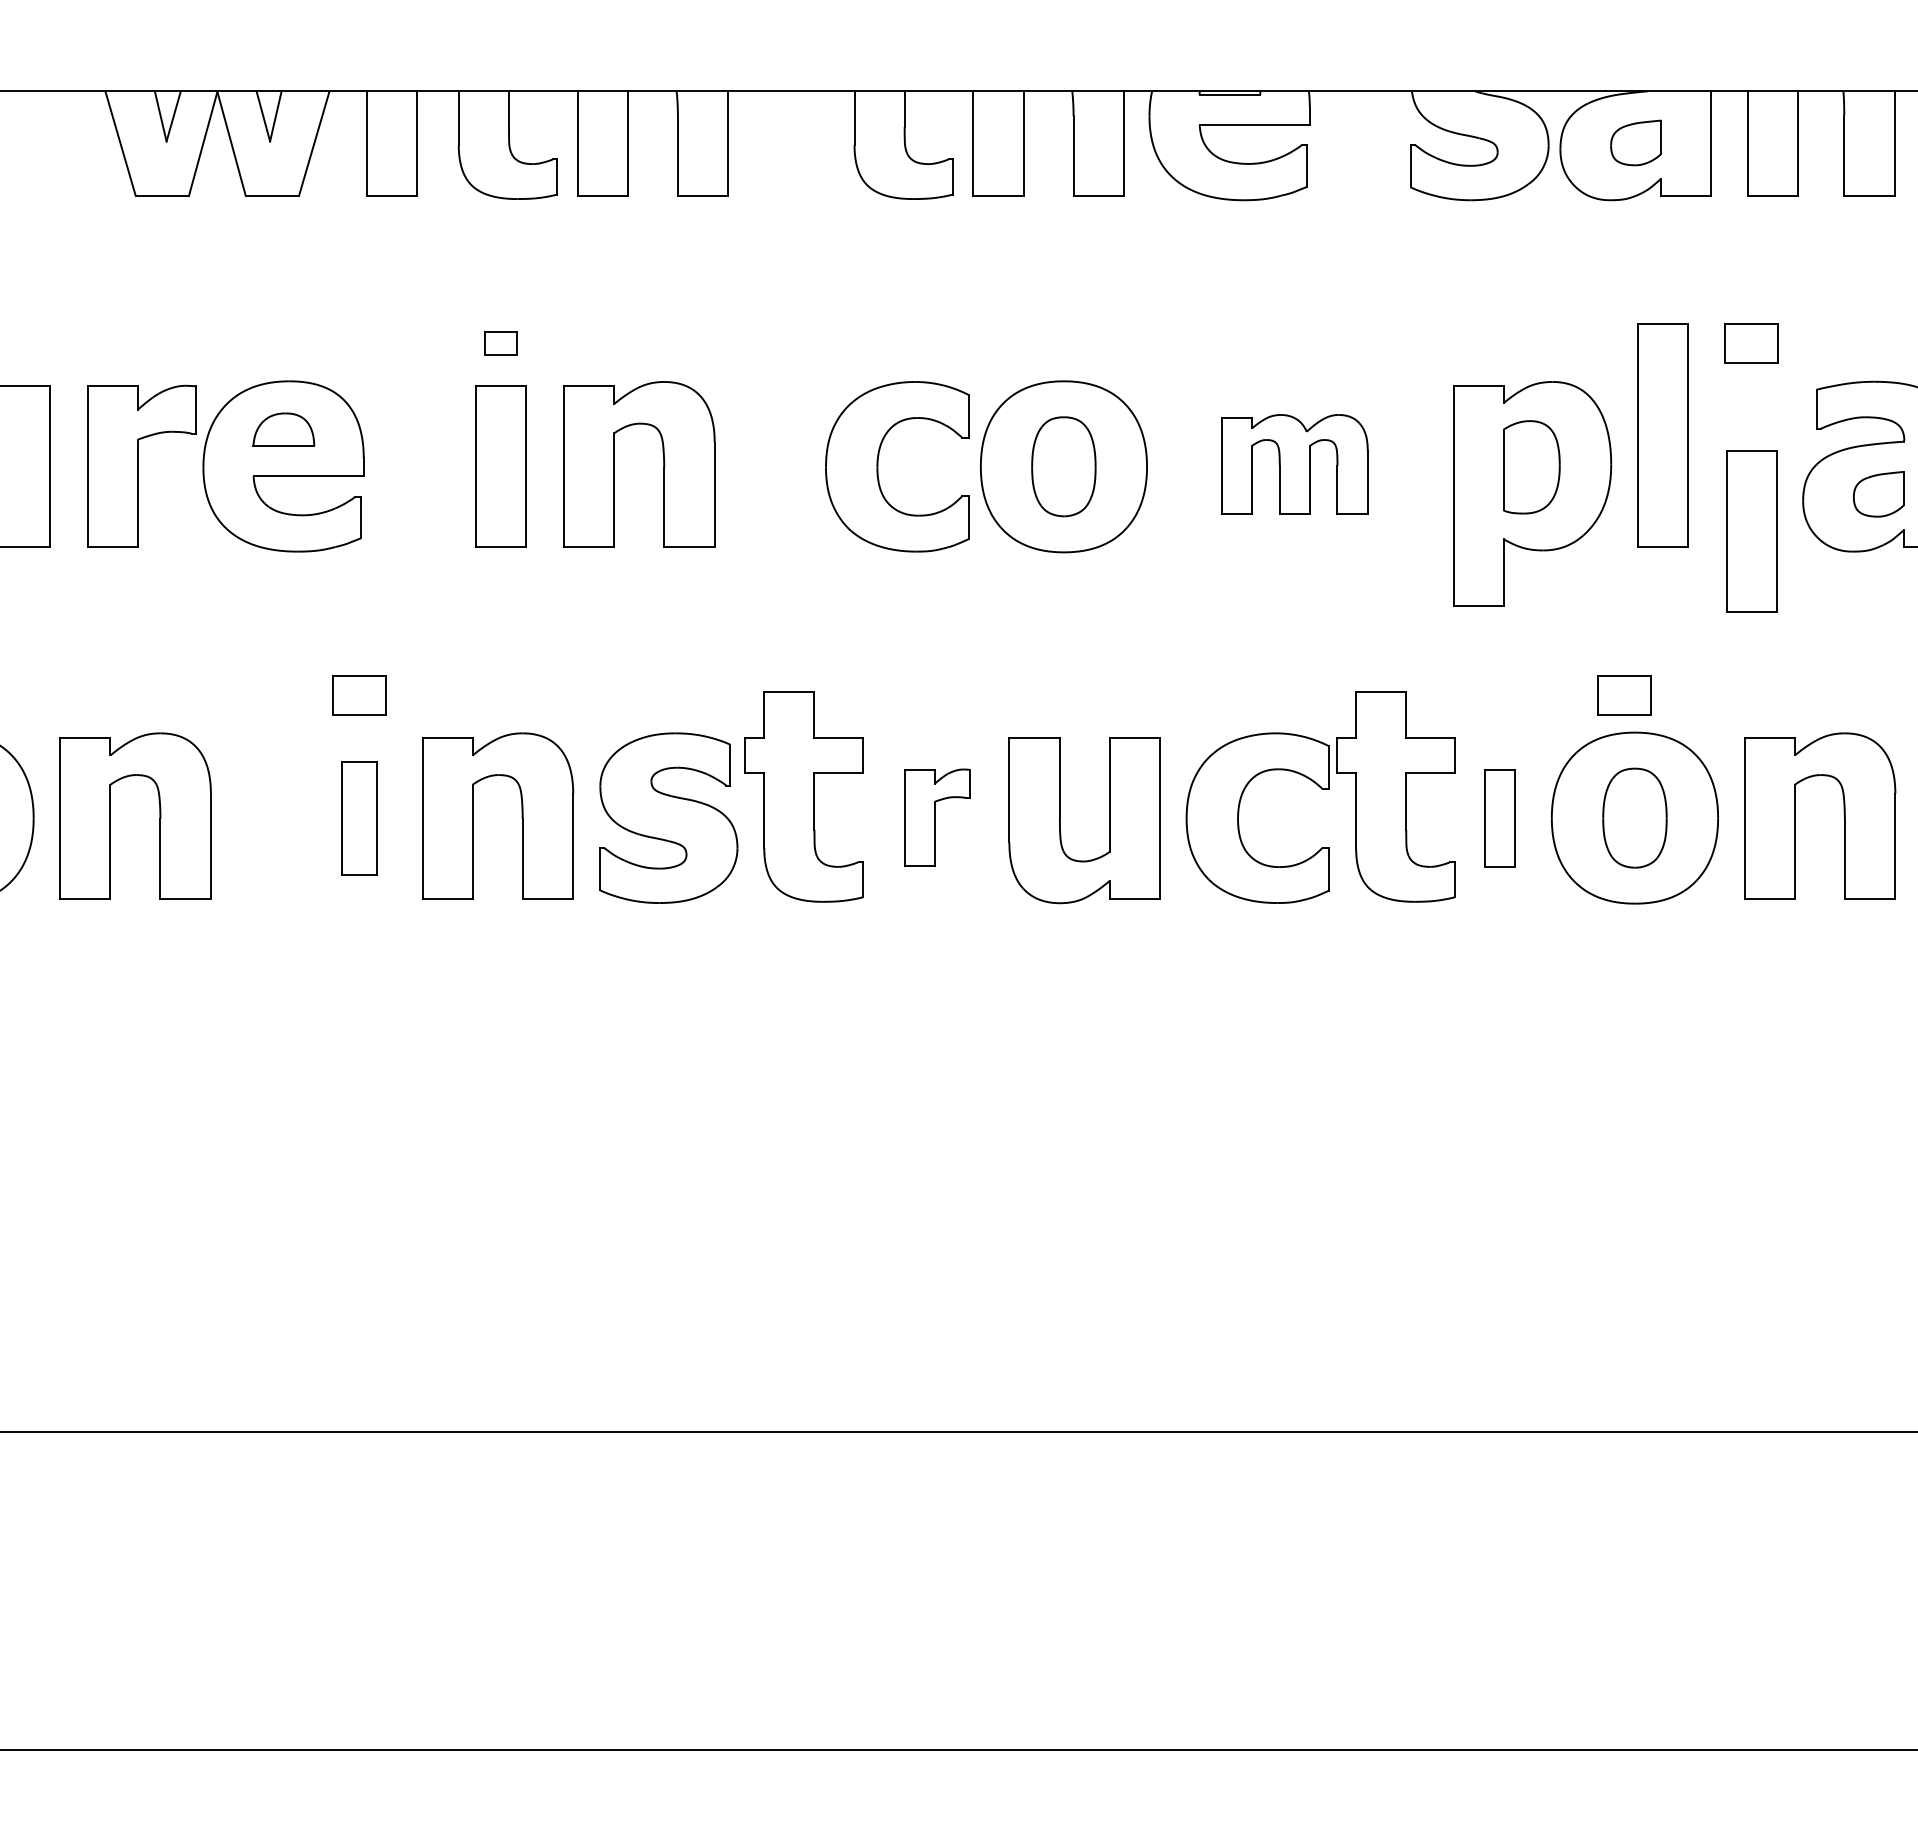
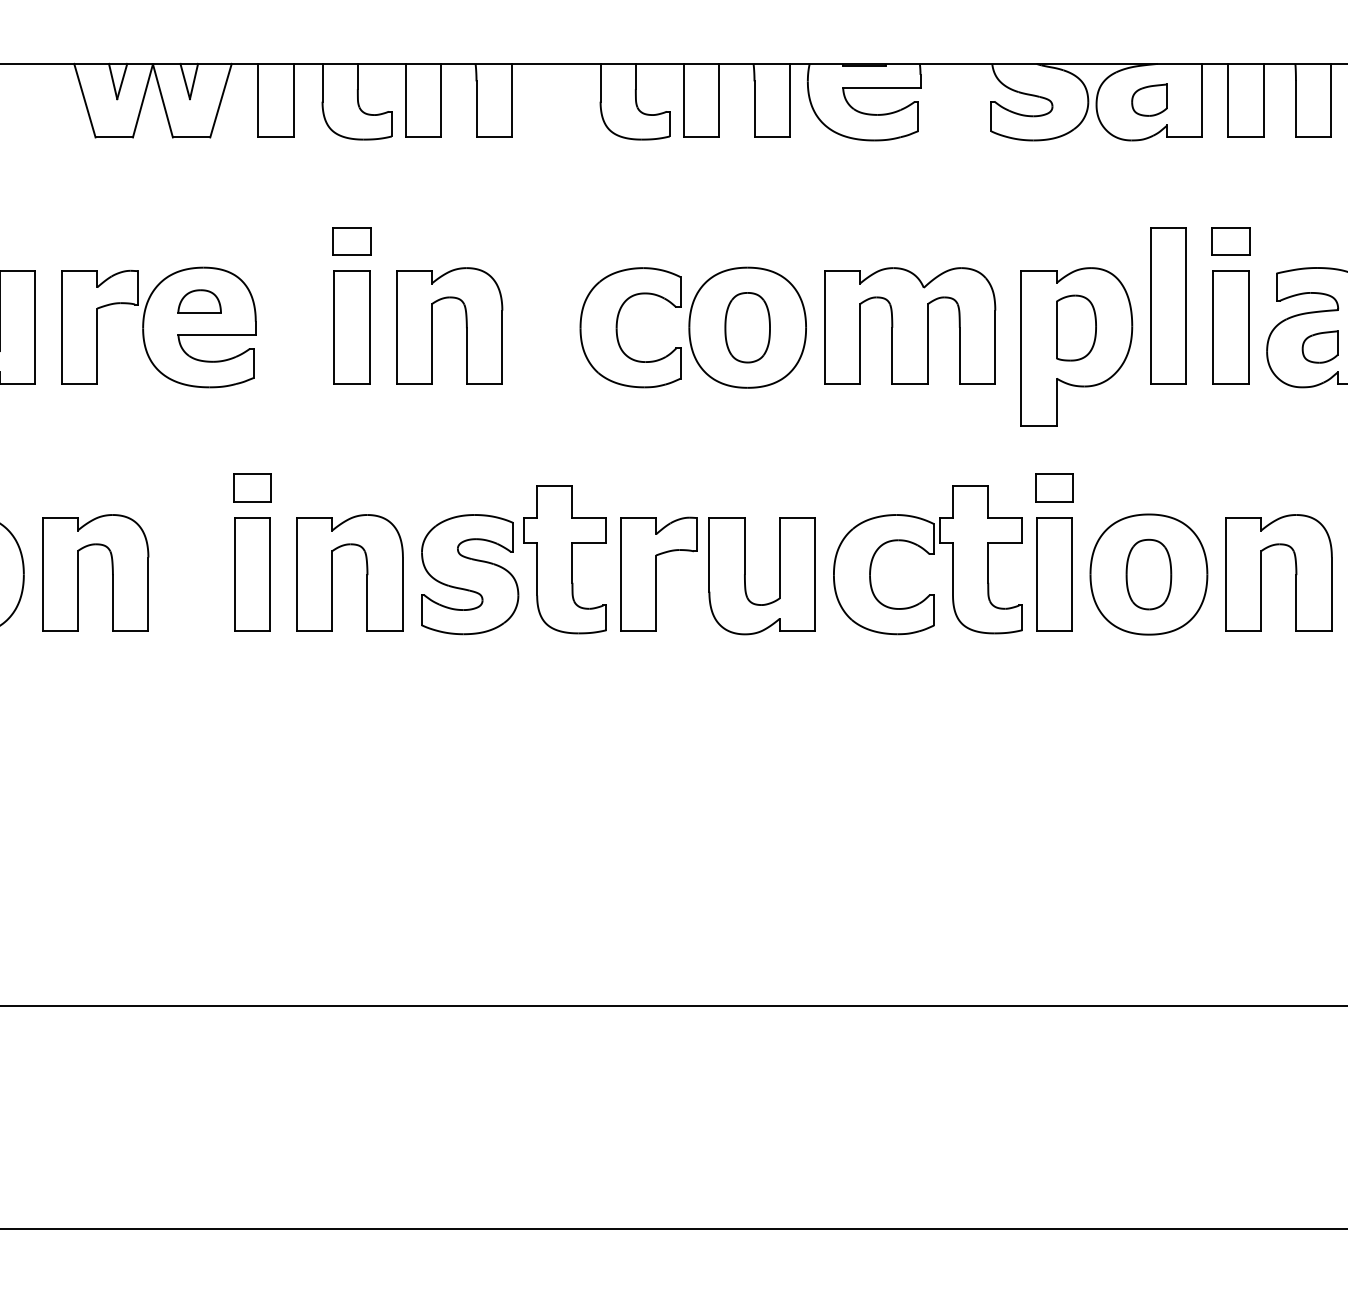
part: (500, 343) -> (351, 241), size x1.67
part: (1294, 464) -> (909, 326), size x1.67
part: (1751, 531) -> (1230, 327), moved
part: (1624, 695) -> (1054, 488), moved
part: (936, 817) -> (658, 574), size x1.67
part: (358, 818) -> (252, 574), size x1.43
part: (1499, 818) -> (1053, 574), size x1.67

